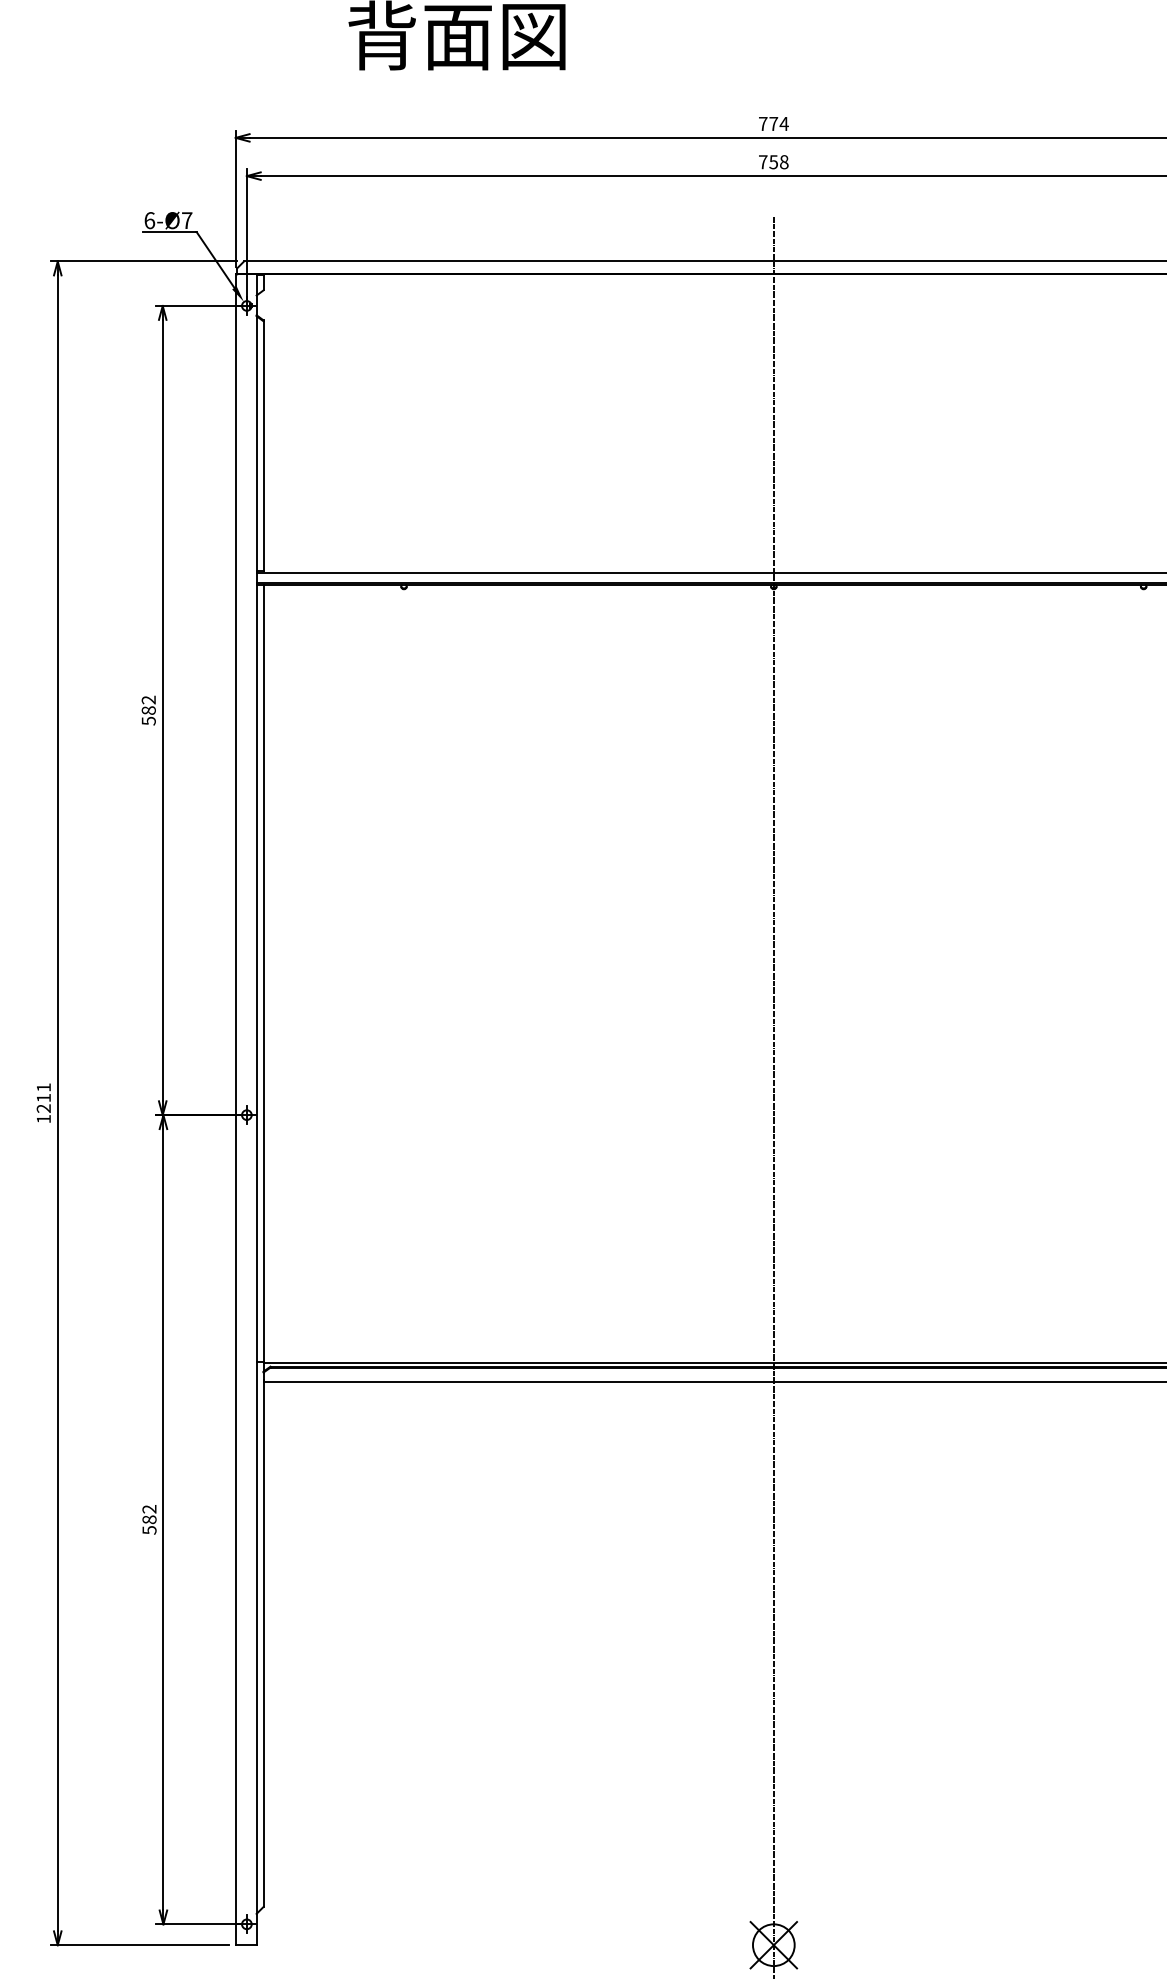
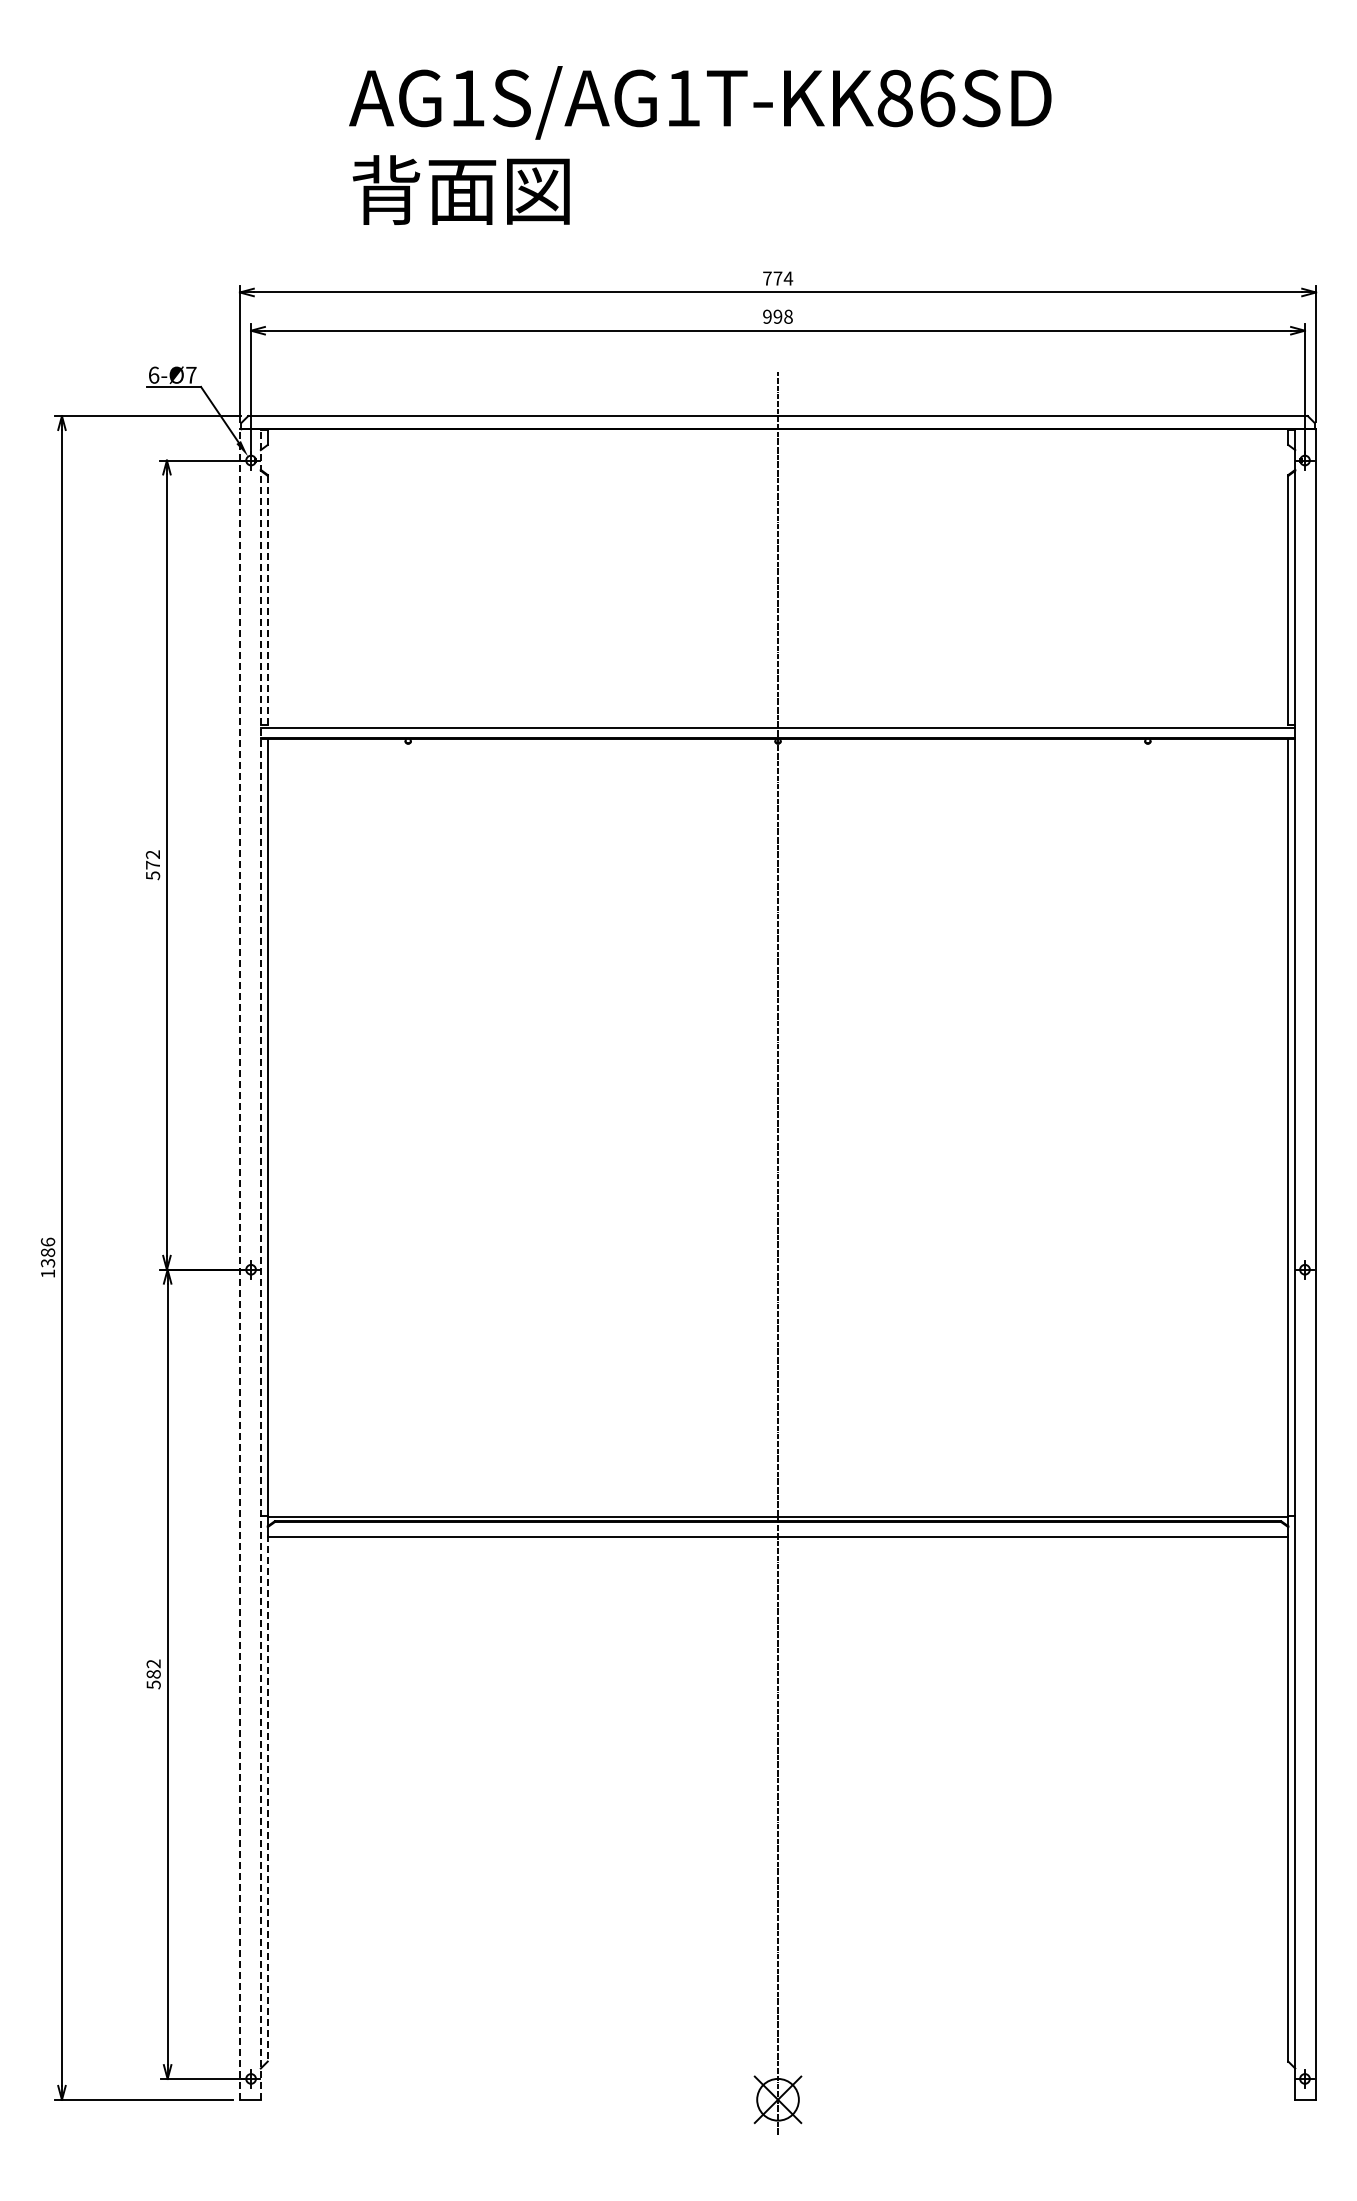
text: (768, 161) -> (772, 316), 758 -> 998
line: (263, 445) -> (267, 600), solid -> dashed
text: (149, 709) -> (153, 864), 582 -> 572
text: (43, 1097) -> (47, 1252), 1211 -> 1386
line: (235, 1109) -> (239, 1264), solid -> dashed
line: (256, 1109) -> (260, 1264), solid -> dashed
line: (263, 1643) -> (267, 1798), solid -> dashed

